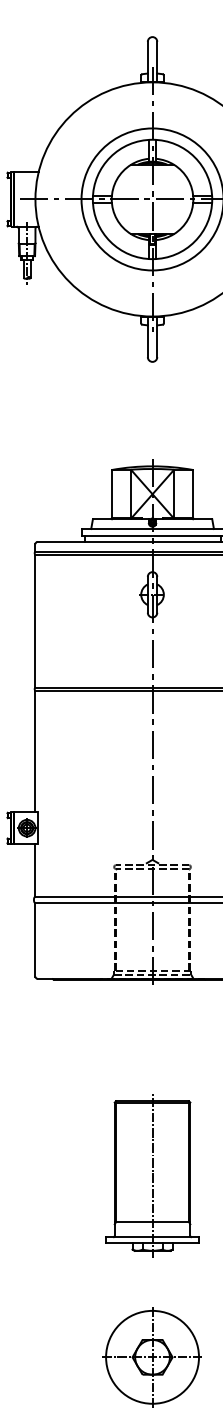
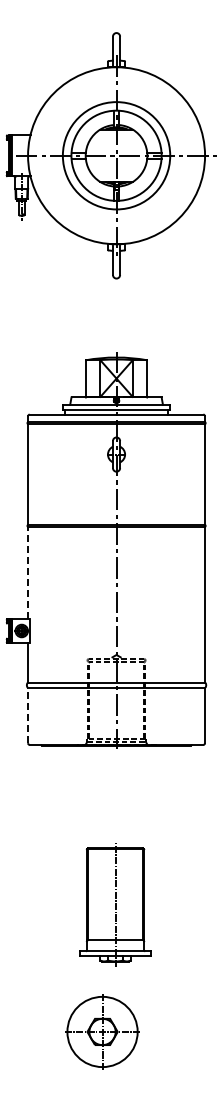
line: (36, 750) -> (28, 572), solid -> dashed
line: (36, 939) -> (28, 715), solid -> dashed
part: (152, 1175) -> (115, 904), moved
part: (152, 1356) -> (102, 1031), moved

